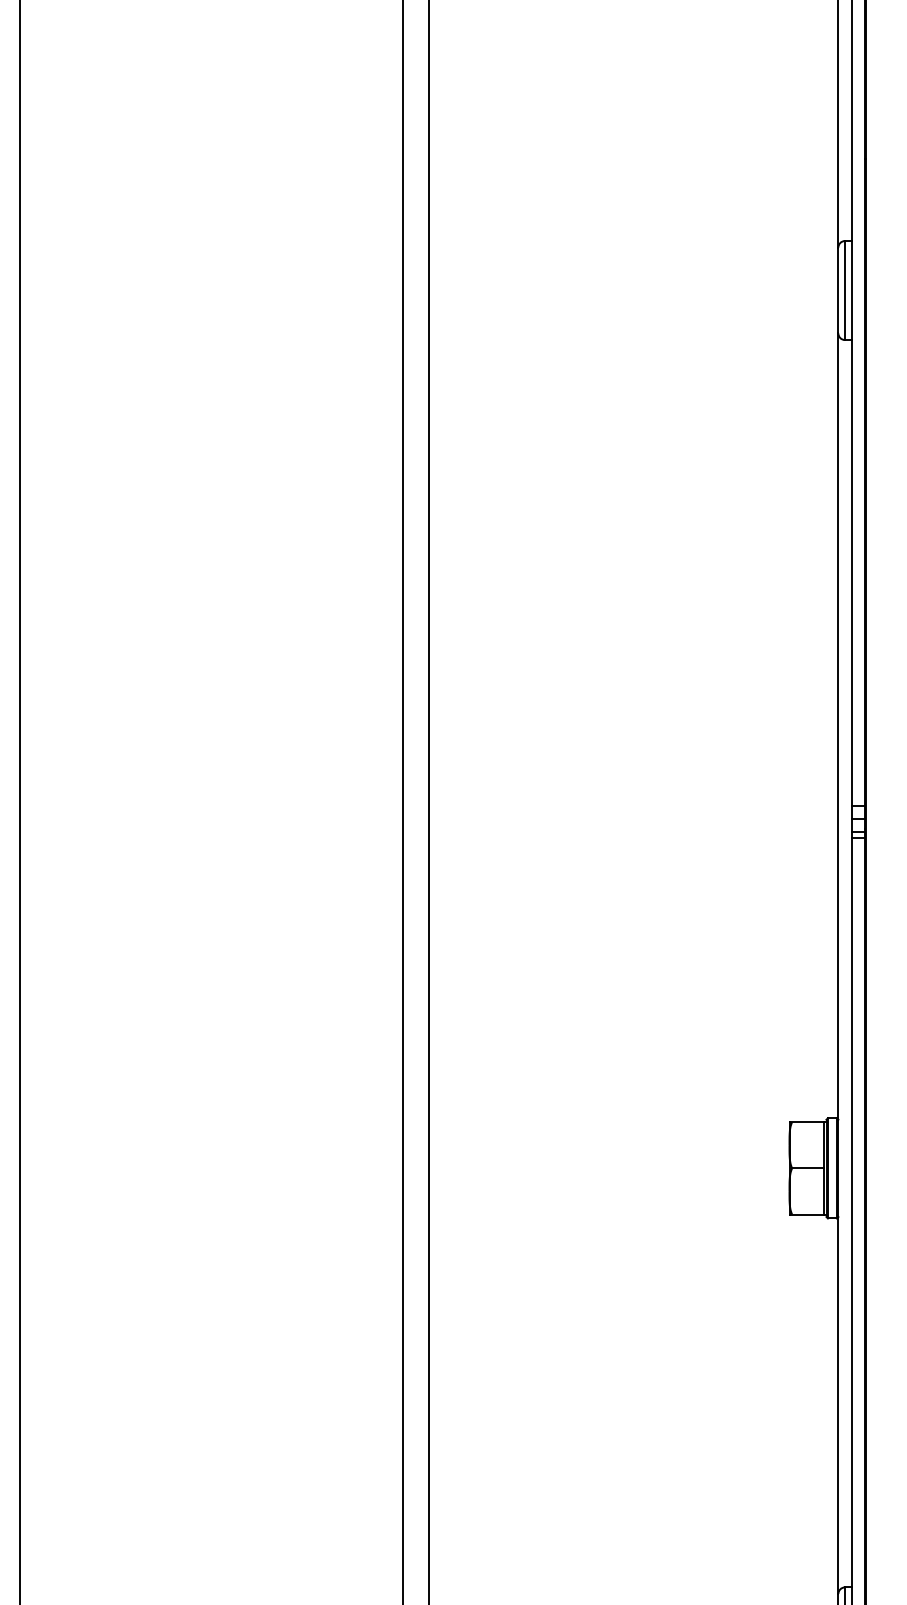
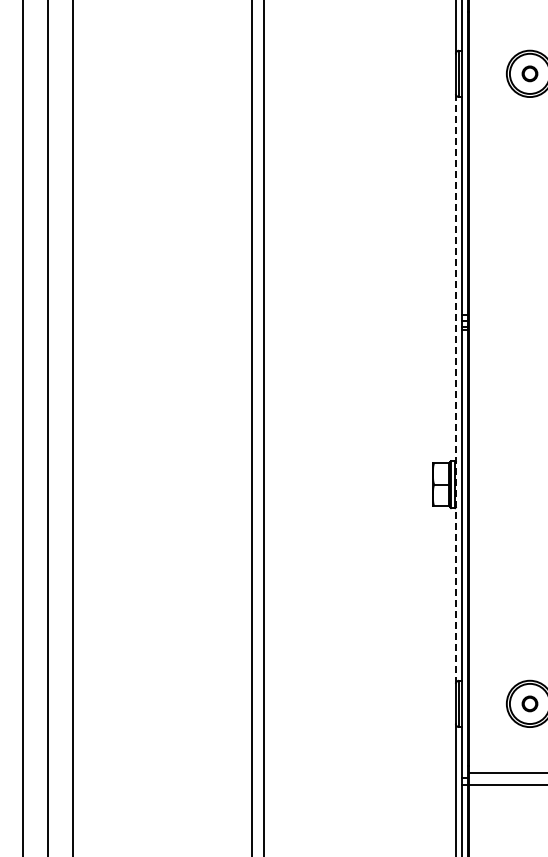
line: (837, 962) -> (455, 388), solid -> dashed

